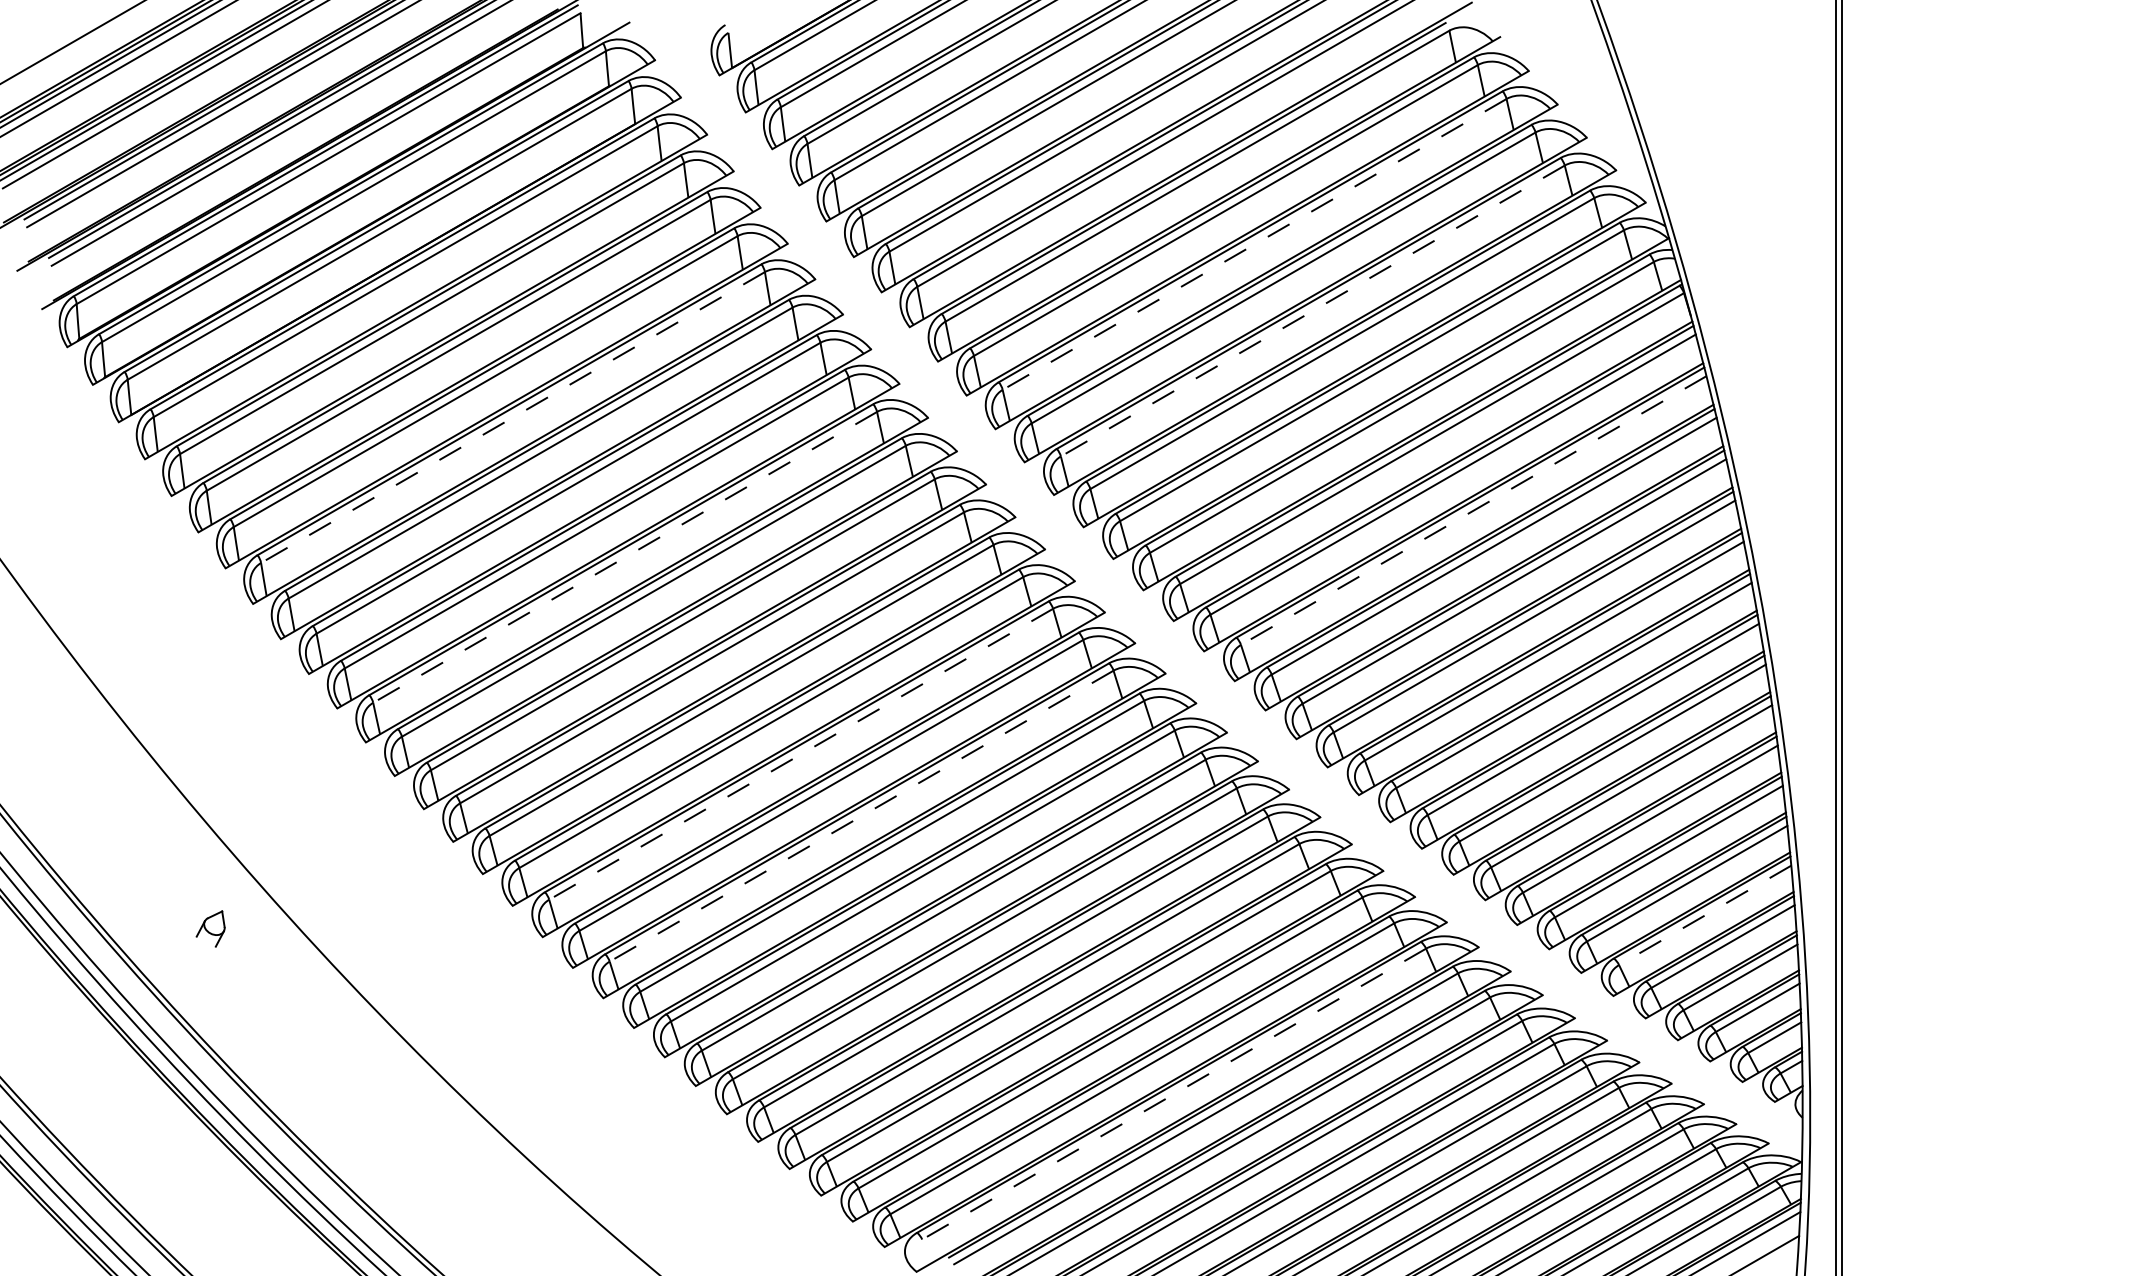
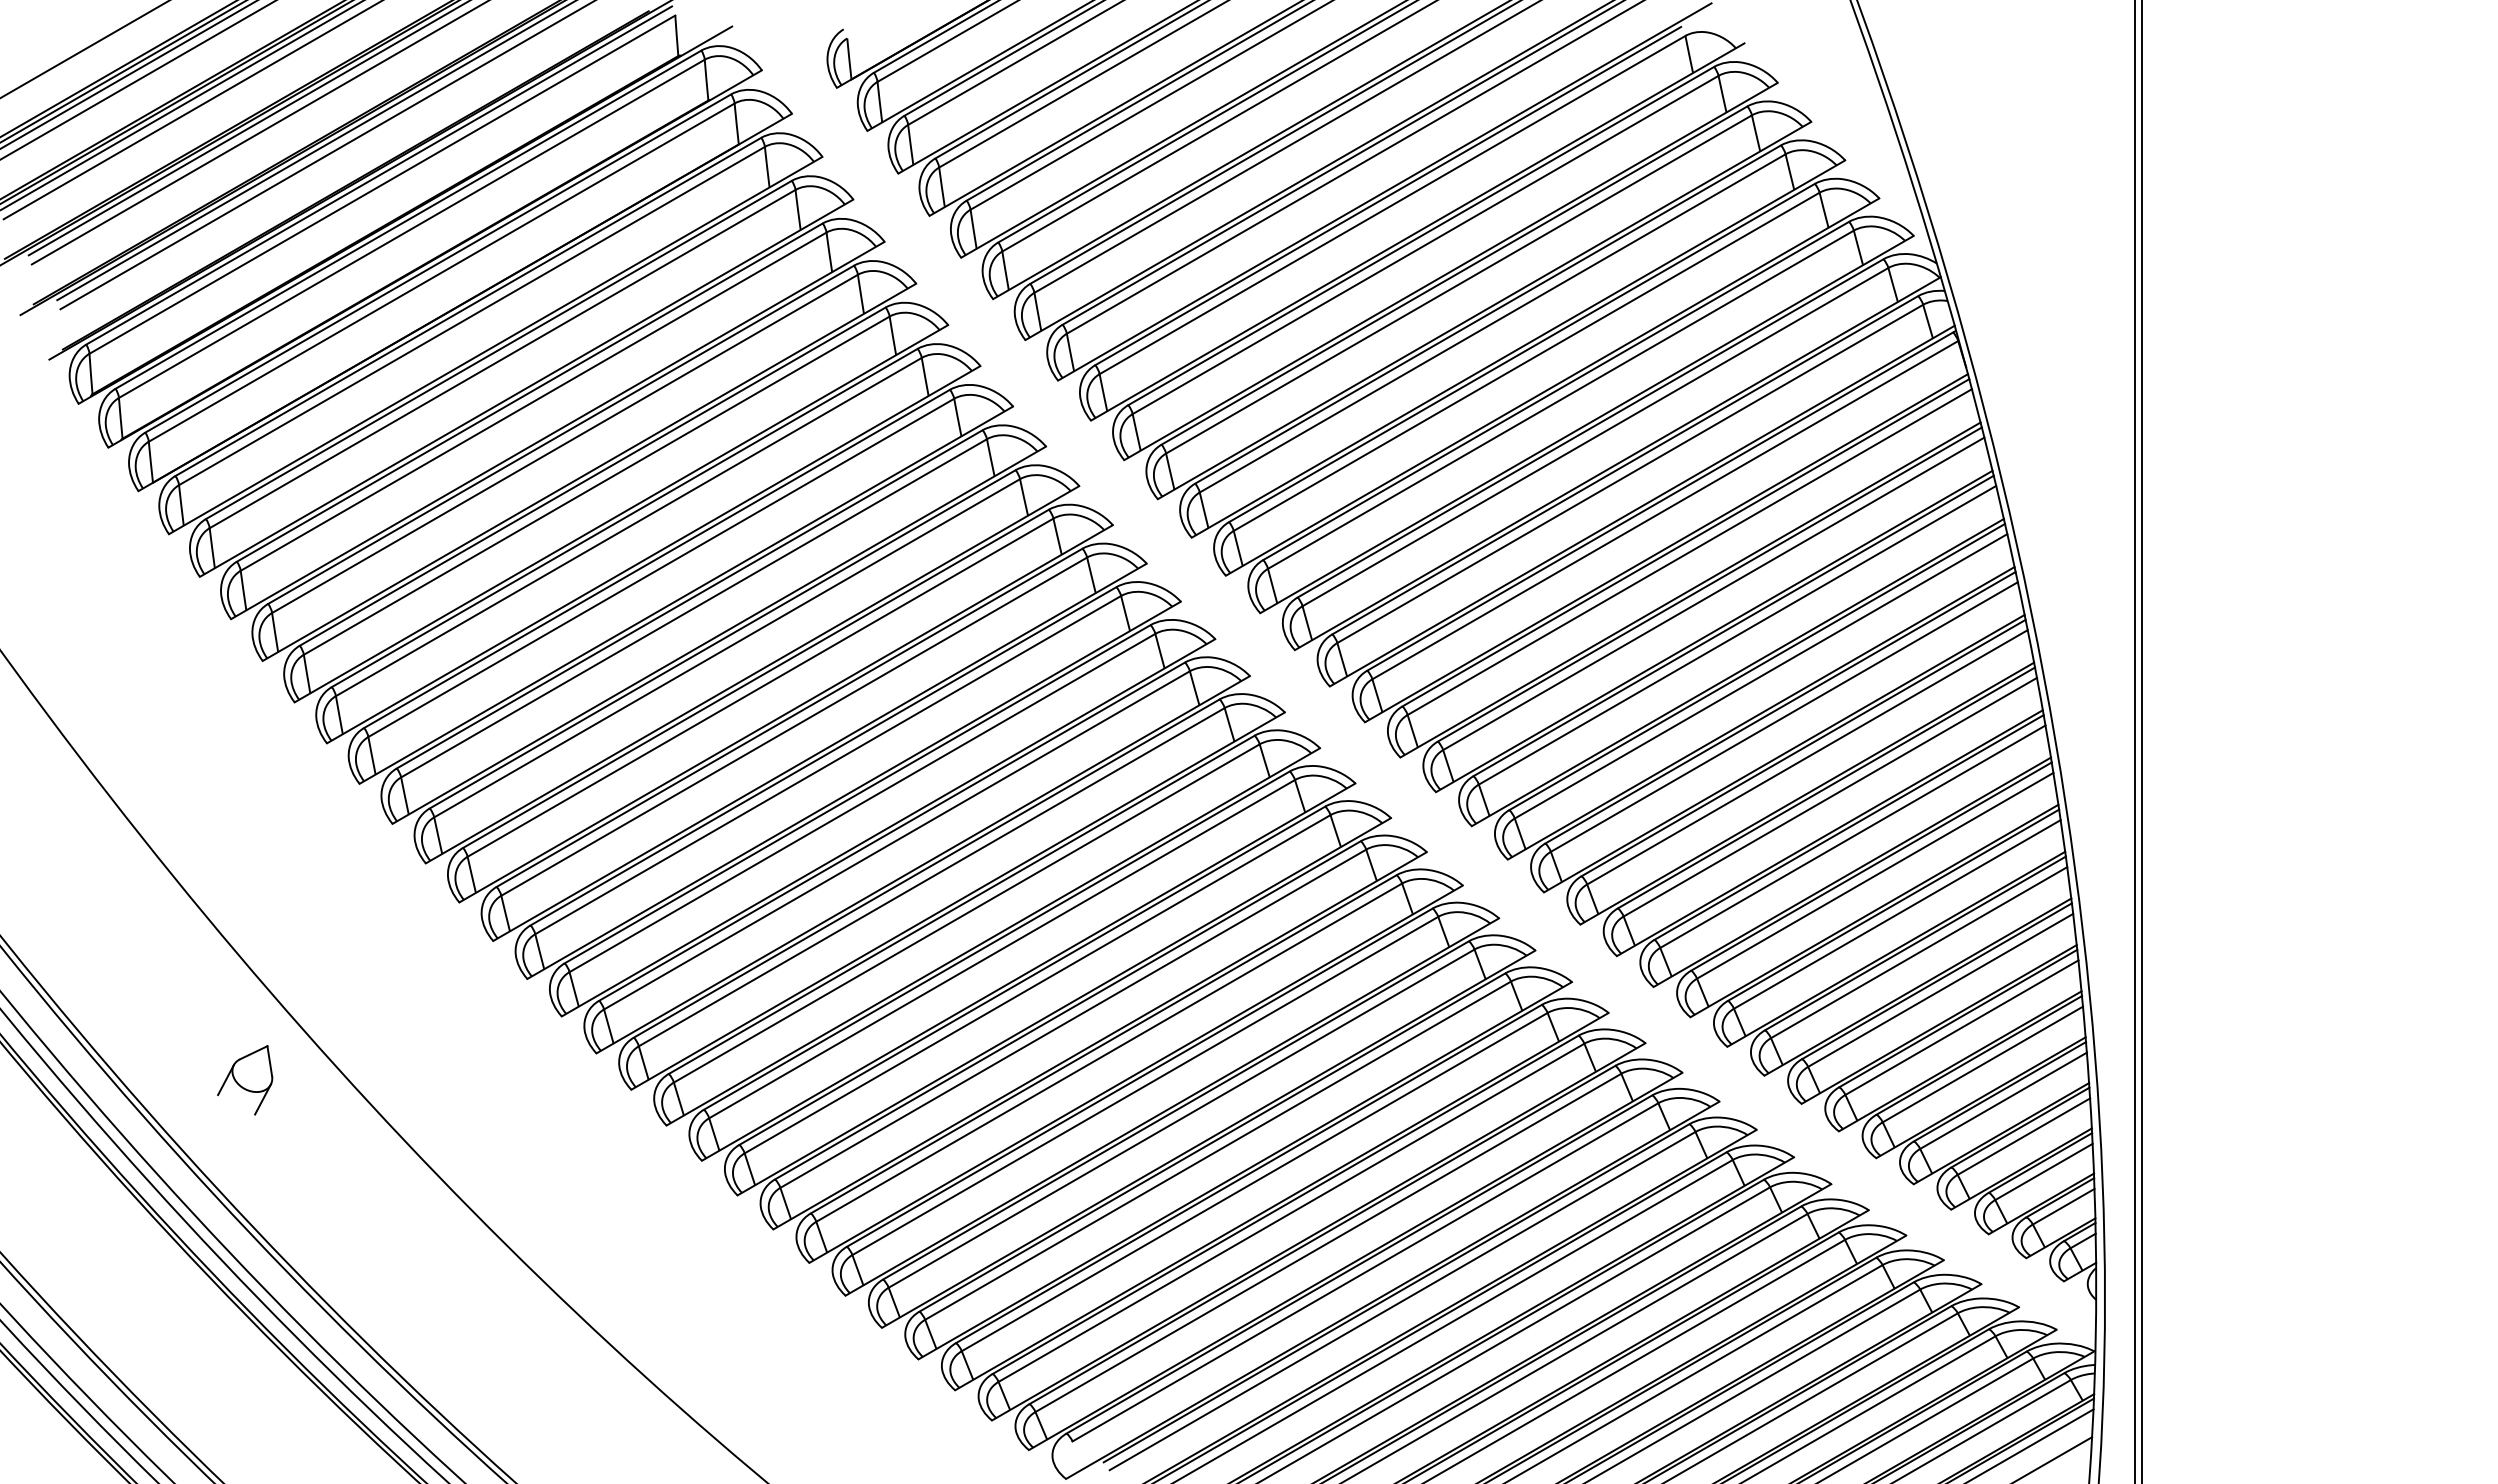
line: (1254, 244) -> (1458, 284), dashed -> solid
line: (1312, 311) -> (1526, 362), dashed -> solid
line: (512, 417) -> (596, 485), dashed -> solid
line: (1473, 511) -> (1713, 594), dashed -> solid
line: (624, 557) -> (726, 648), dashed -> solid
line: (800, 754) -> (931, 877), dashed -> solid
line: (861, 816) -> (1001, 949), dashed -> solid
line: (1704, 915) -> (1982, 1064), dashed -> solid
part: (210, 929) -> (245, 1080), size x1.67
line: (1174, 1094) -> (1365, 1272), dashed -> solid

